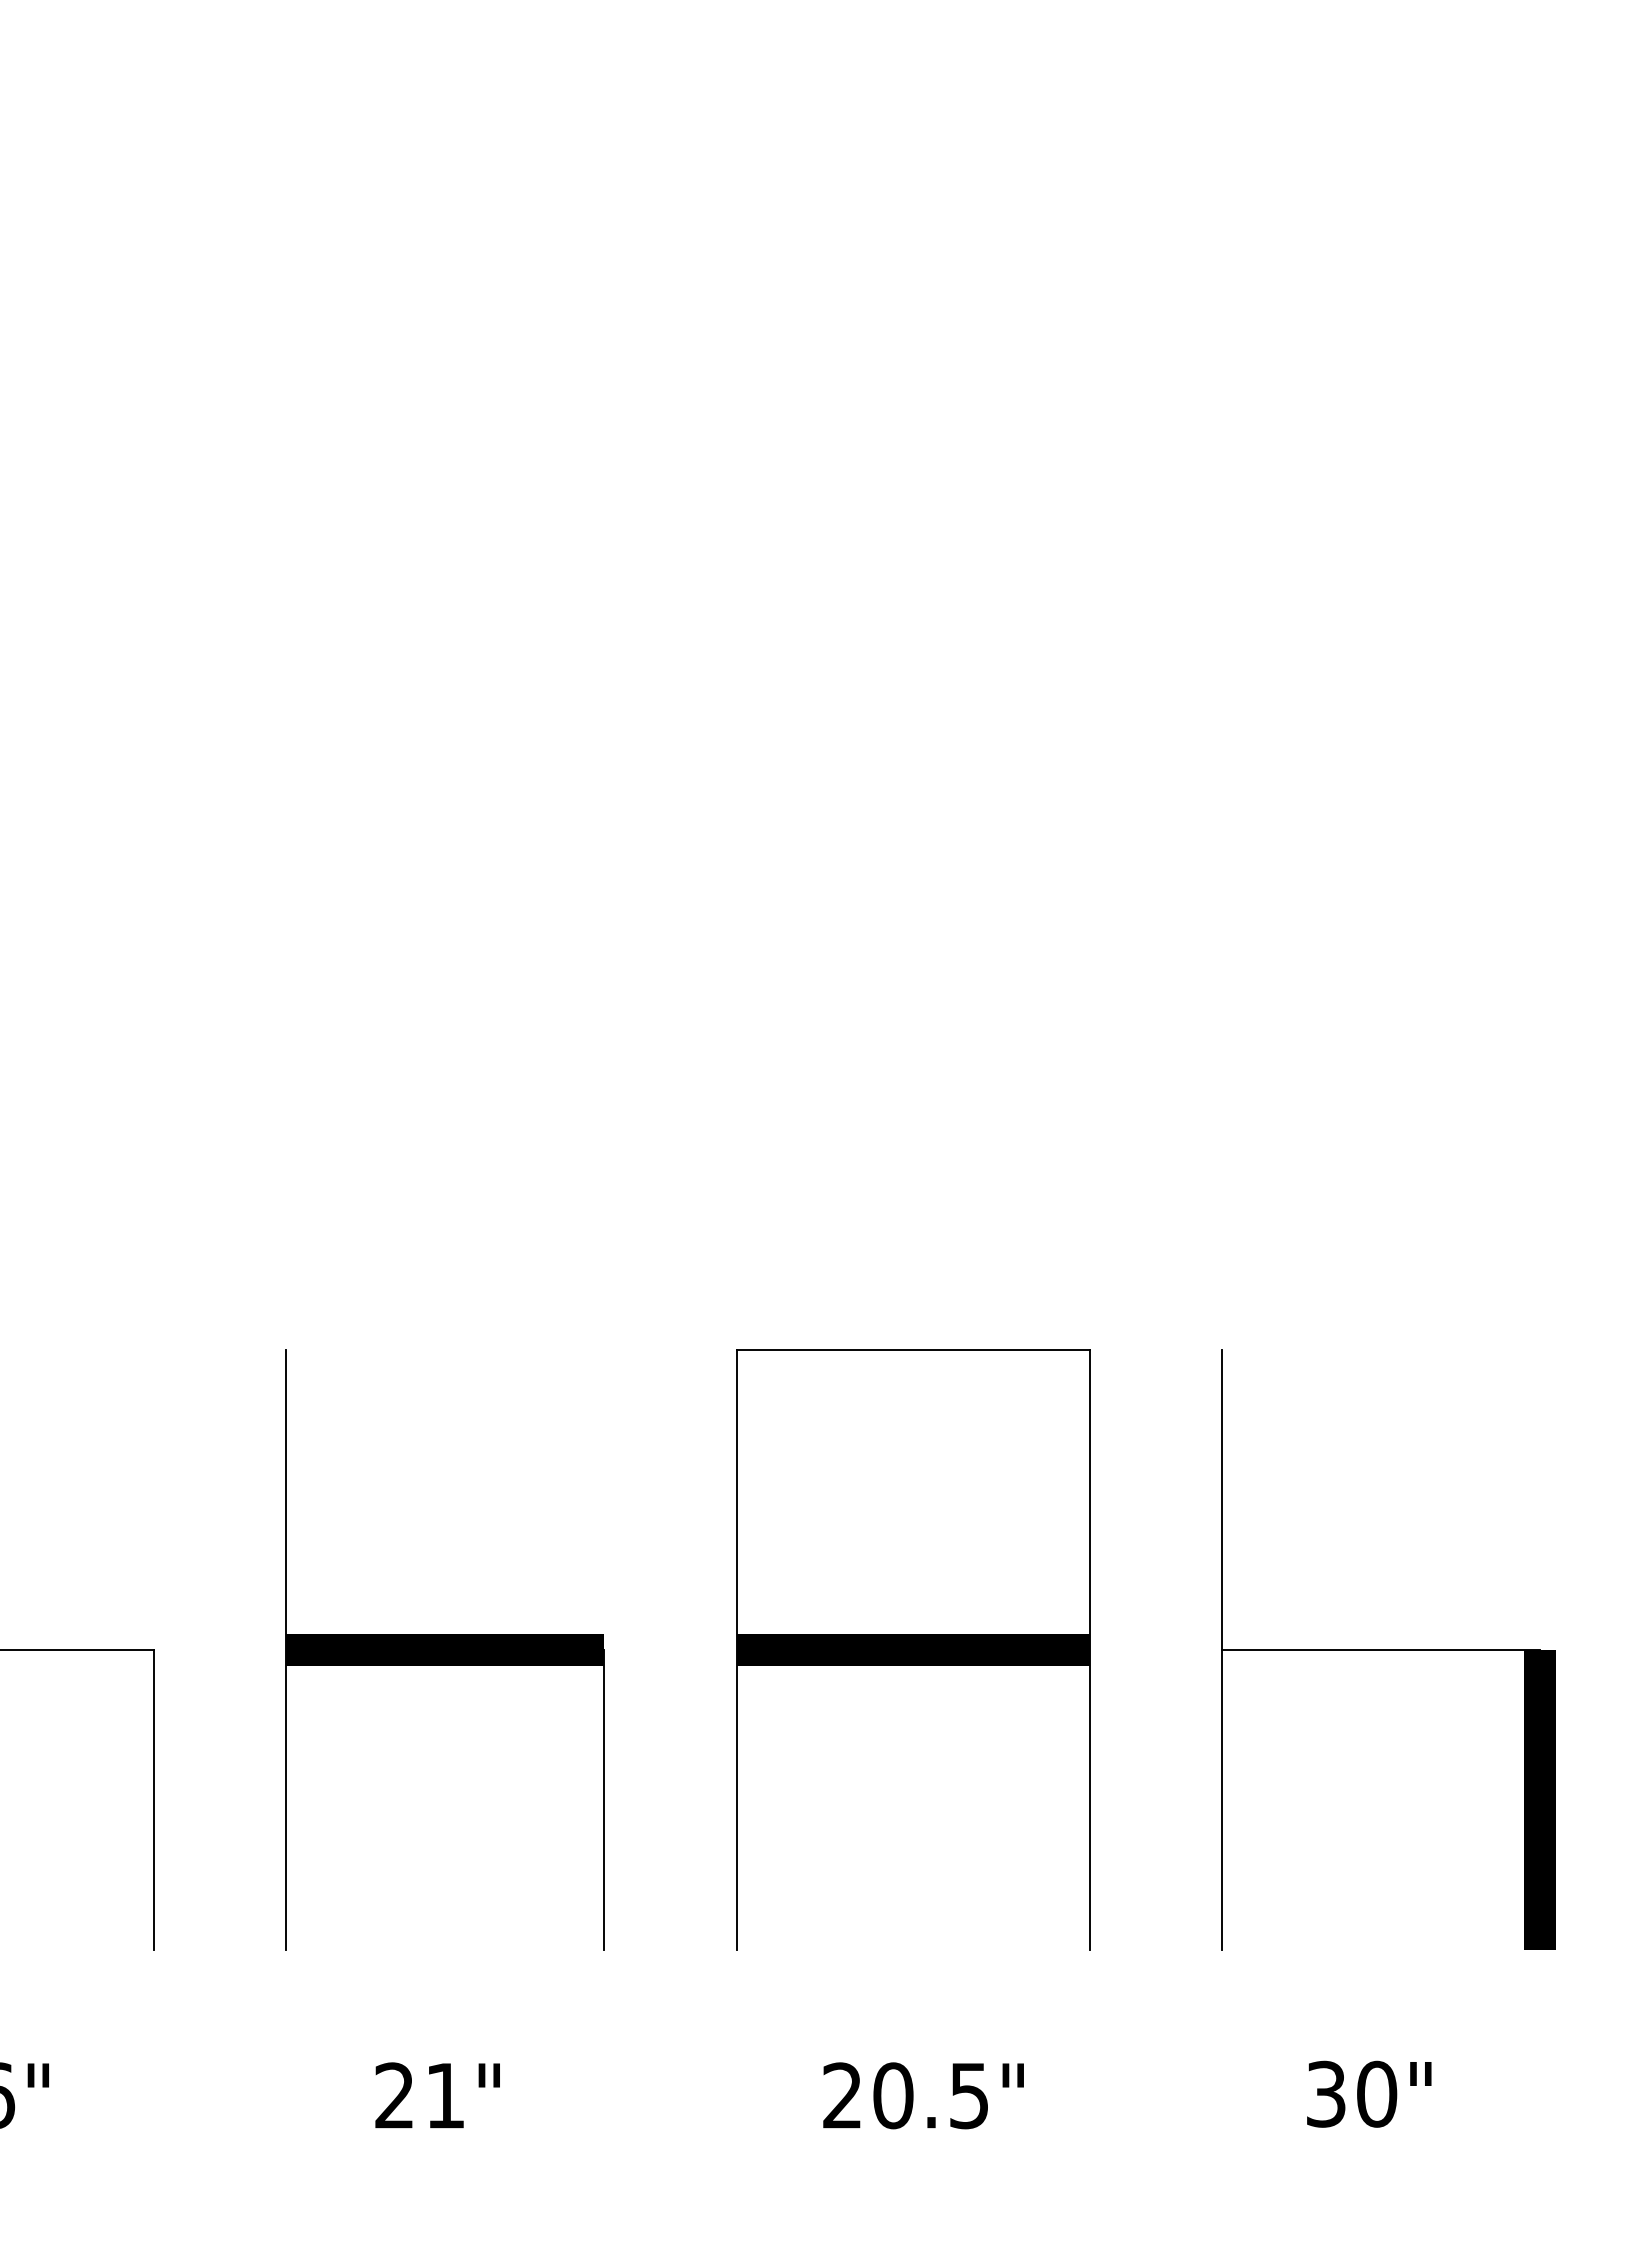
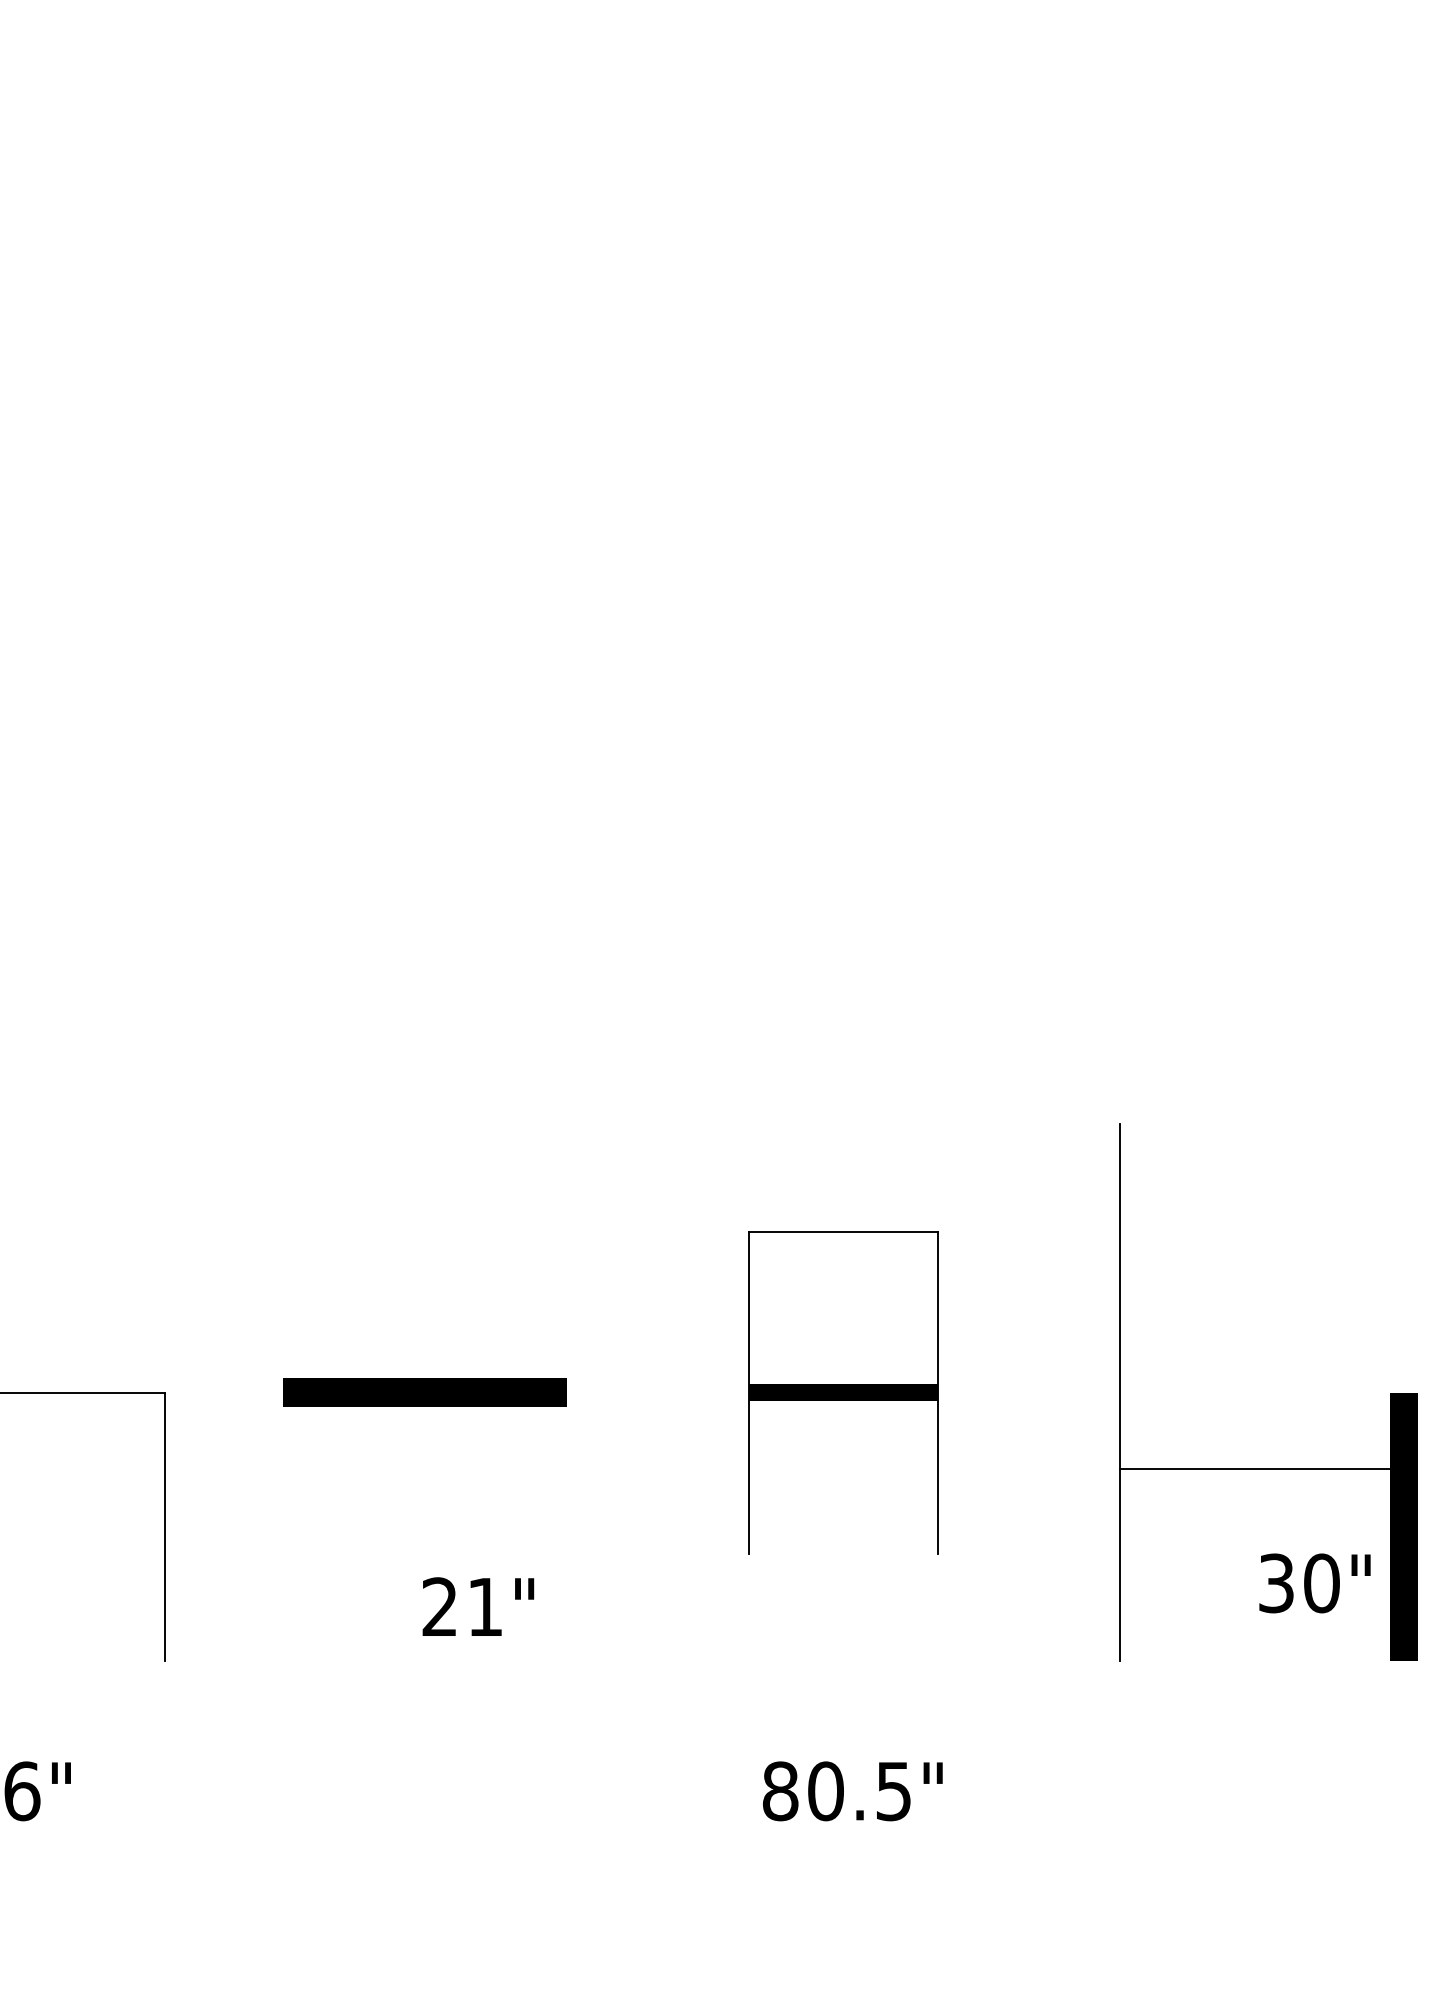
line: (286, 1649) -> (283, 1392), removed
part: (913, 1649) -> (843, 1392), size x0.6
line: (1380, 1649) -> (1261, 1468), moved
line: (604, 1799) -> (567, 1526), removed
text: (1369, 2093) -> (1315, 1582), moved
text: (437, 2095) -> (478, 1606), moved
text: (842, 2095) -> (780, 1791), 20.5" -> 80.5"

